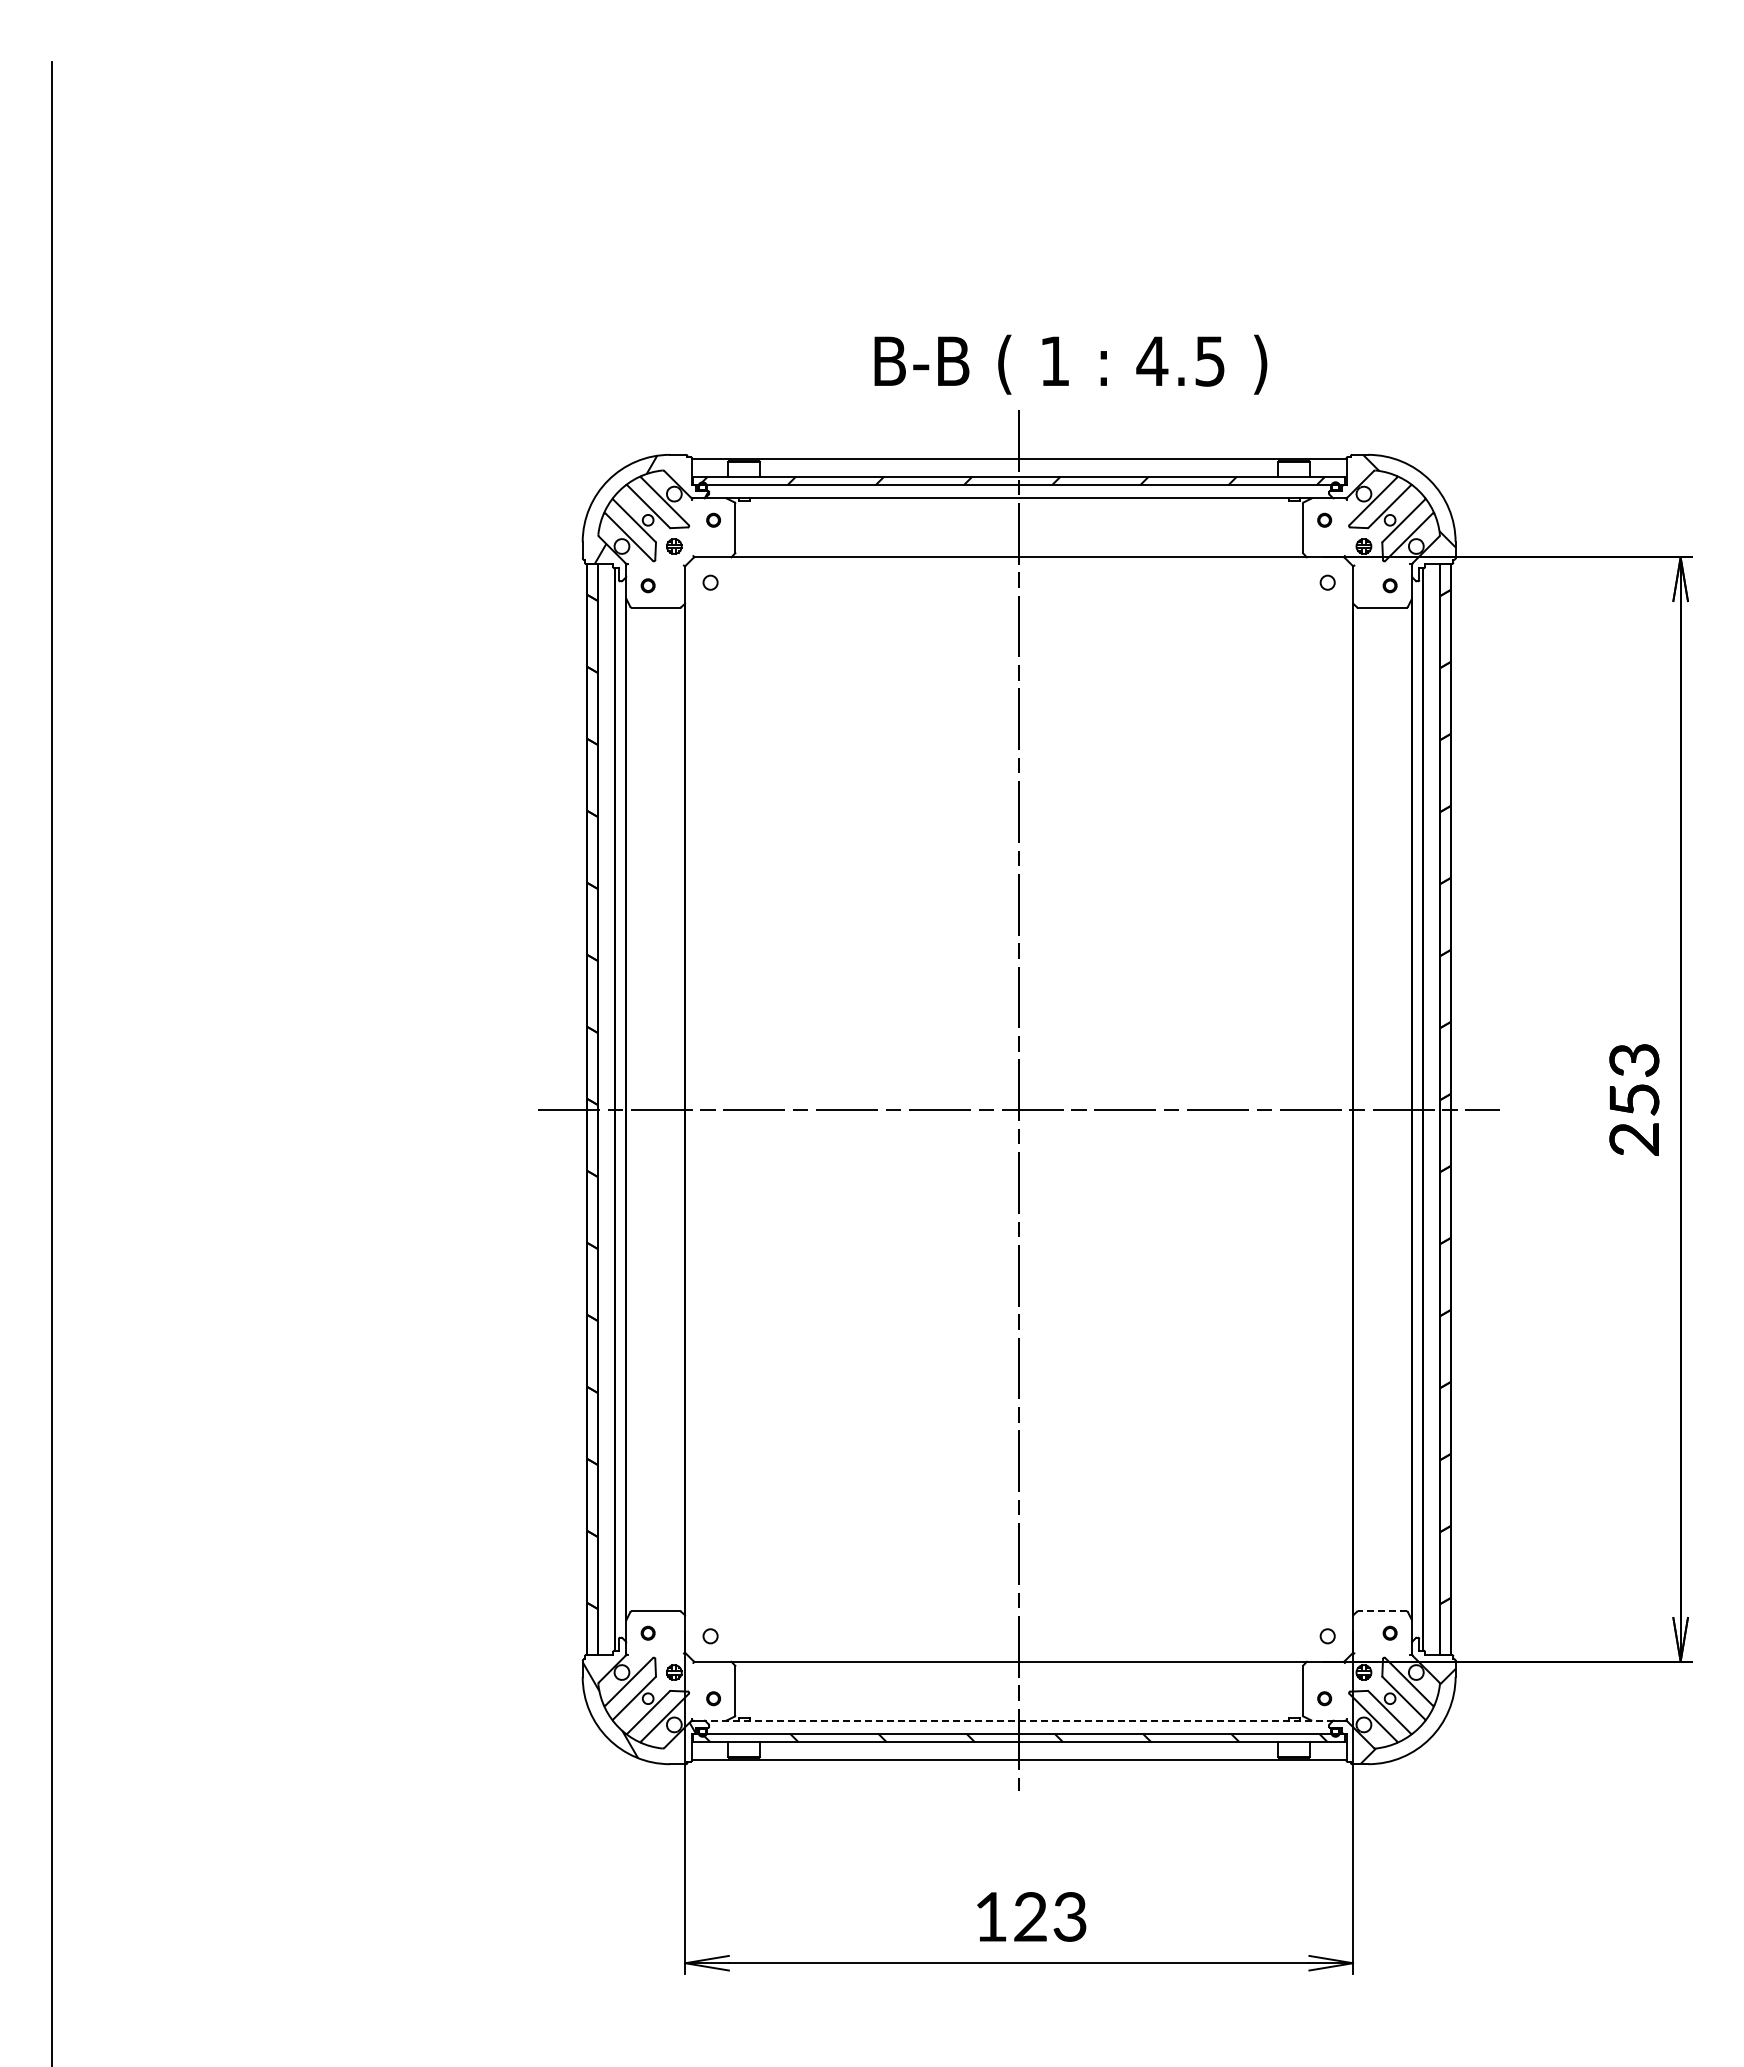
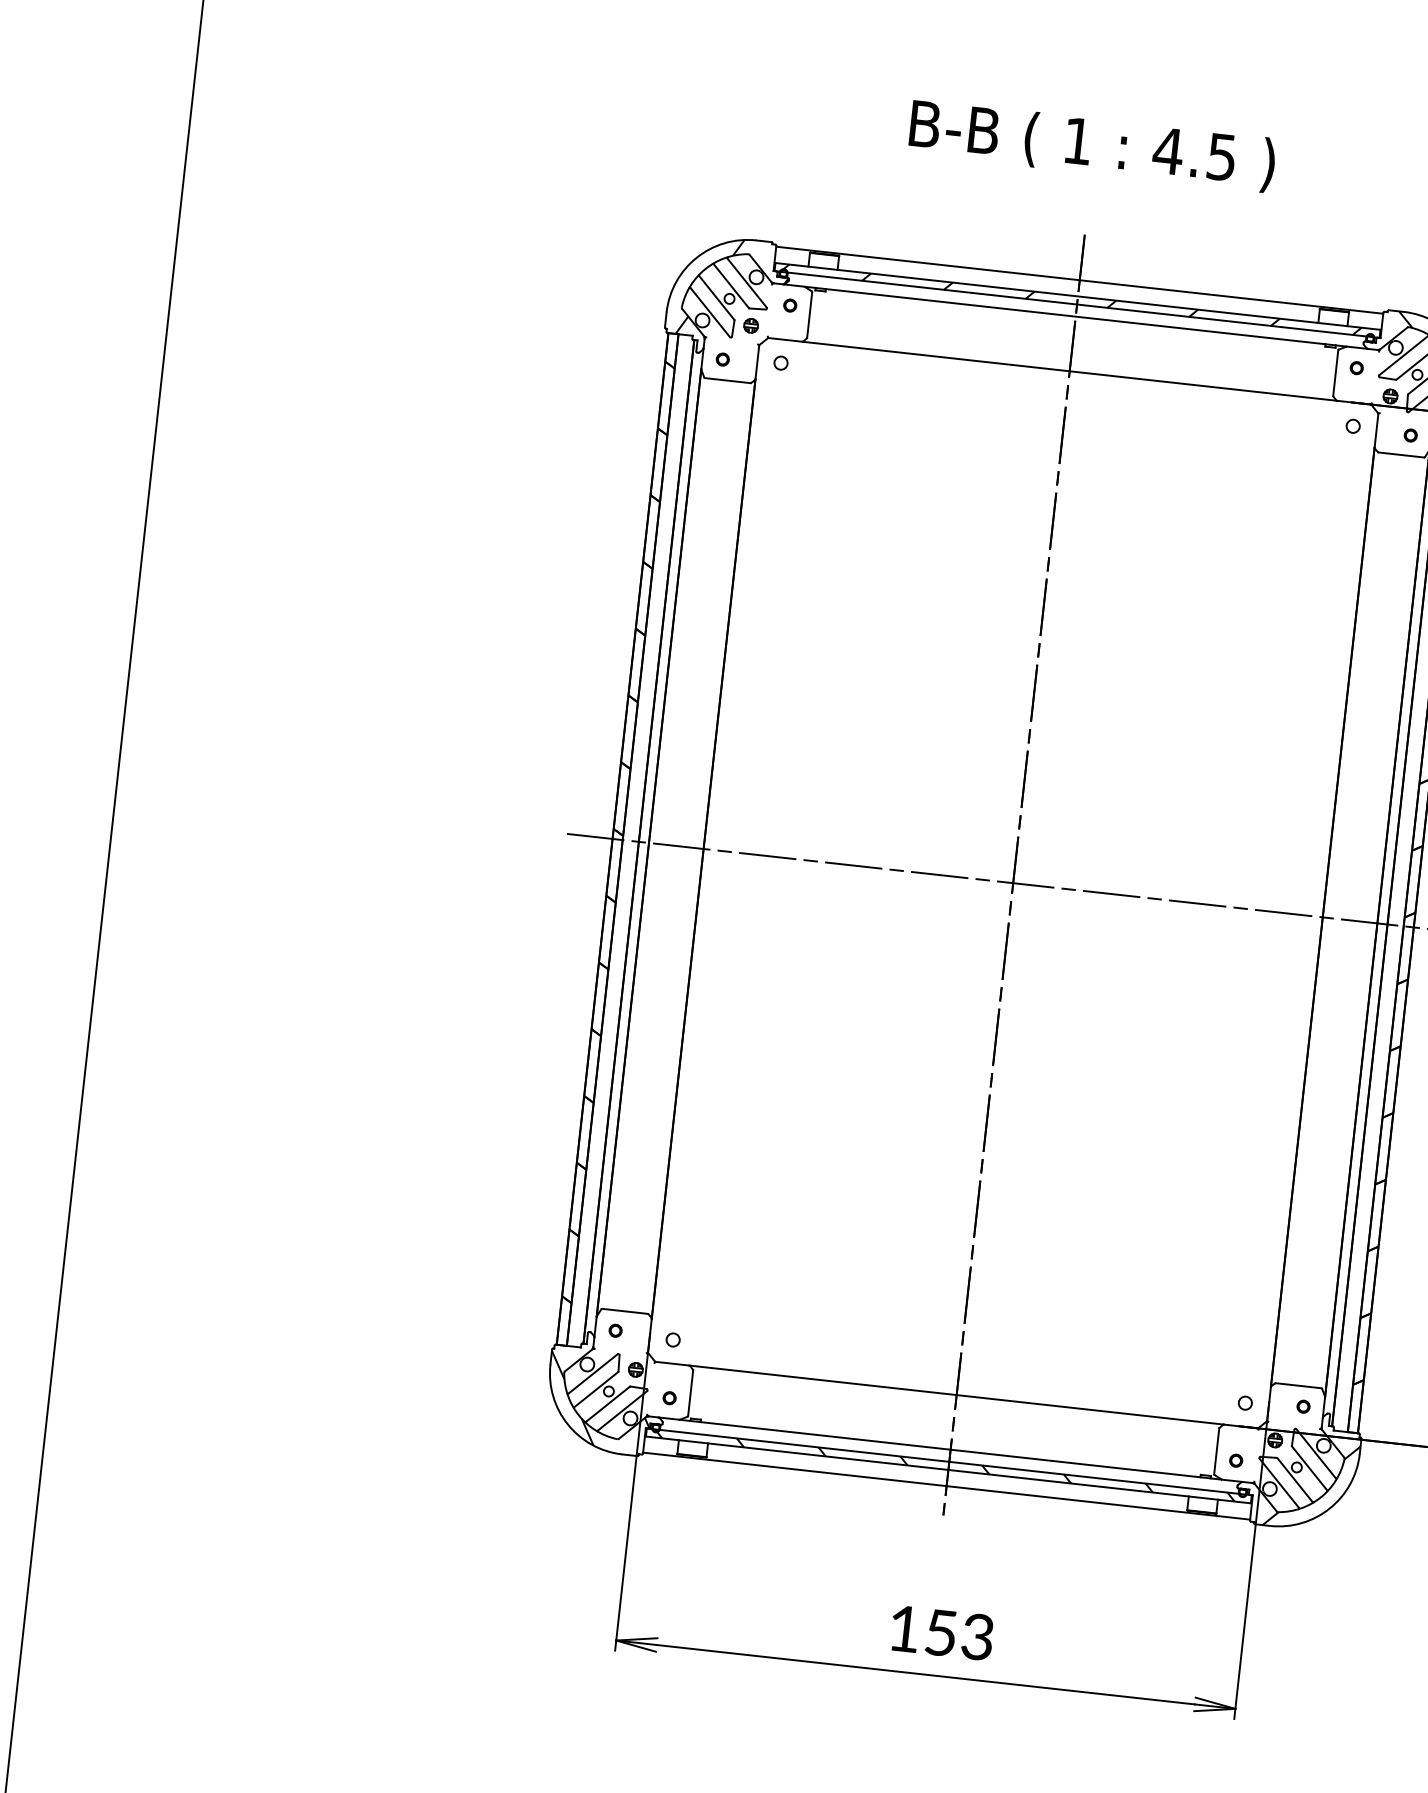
text: (1070, 364) -> (1092, 145), moved
line: (1381, 1611) -> (1297, 1385), dashed -> solid
line: (1018, 1720) -> (950, 1449), dashed -> solid
text: (1030, 1916) -> (941, 1632), 123 -> 153

